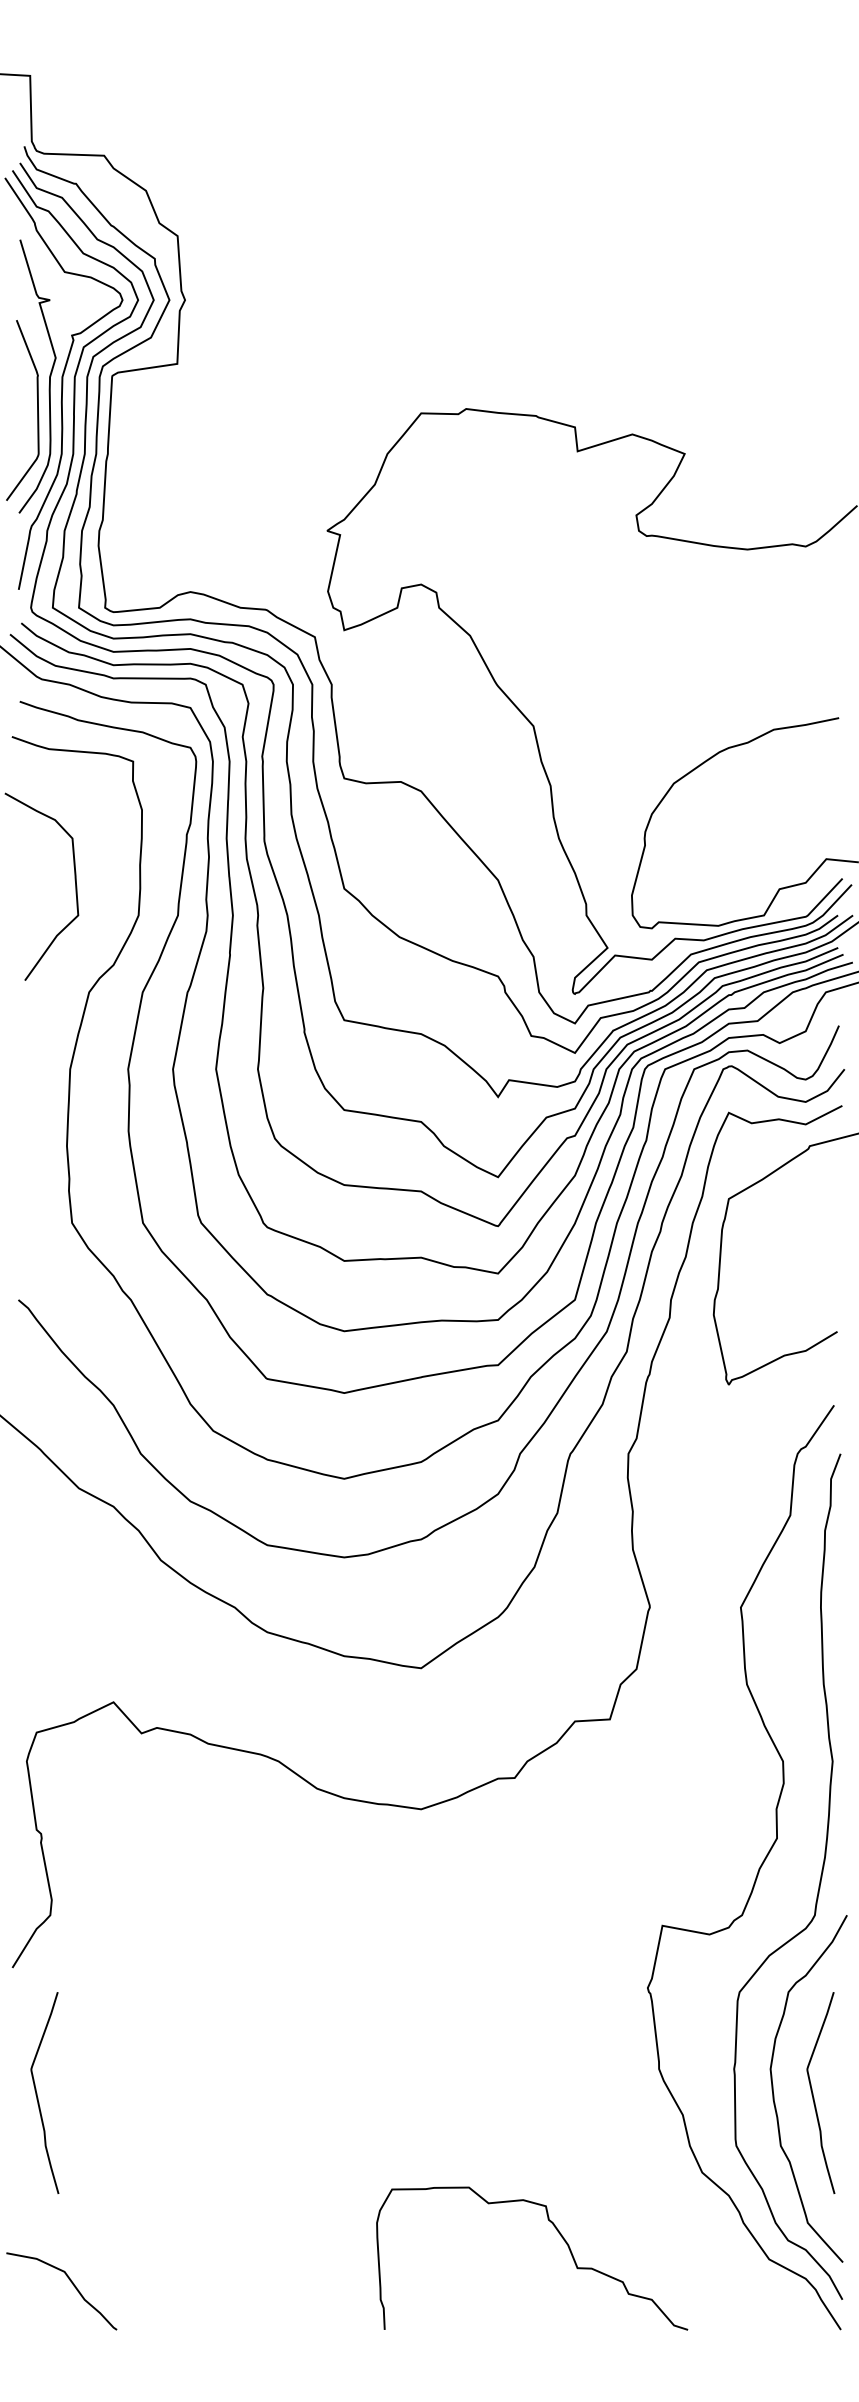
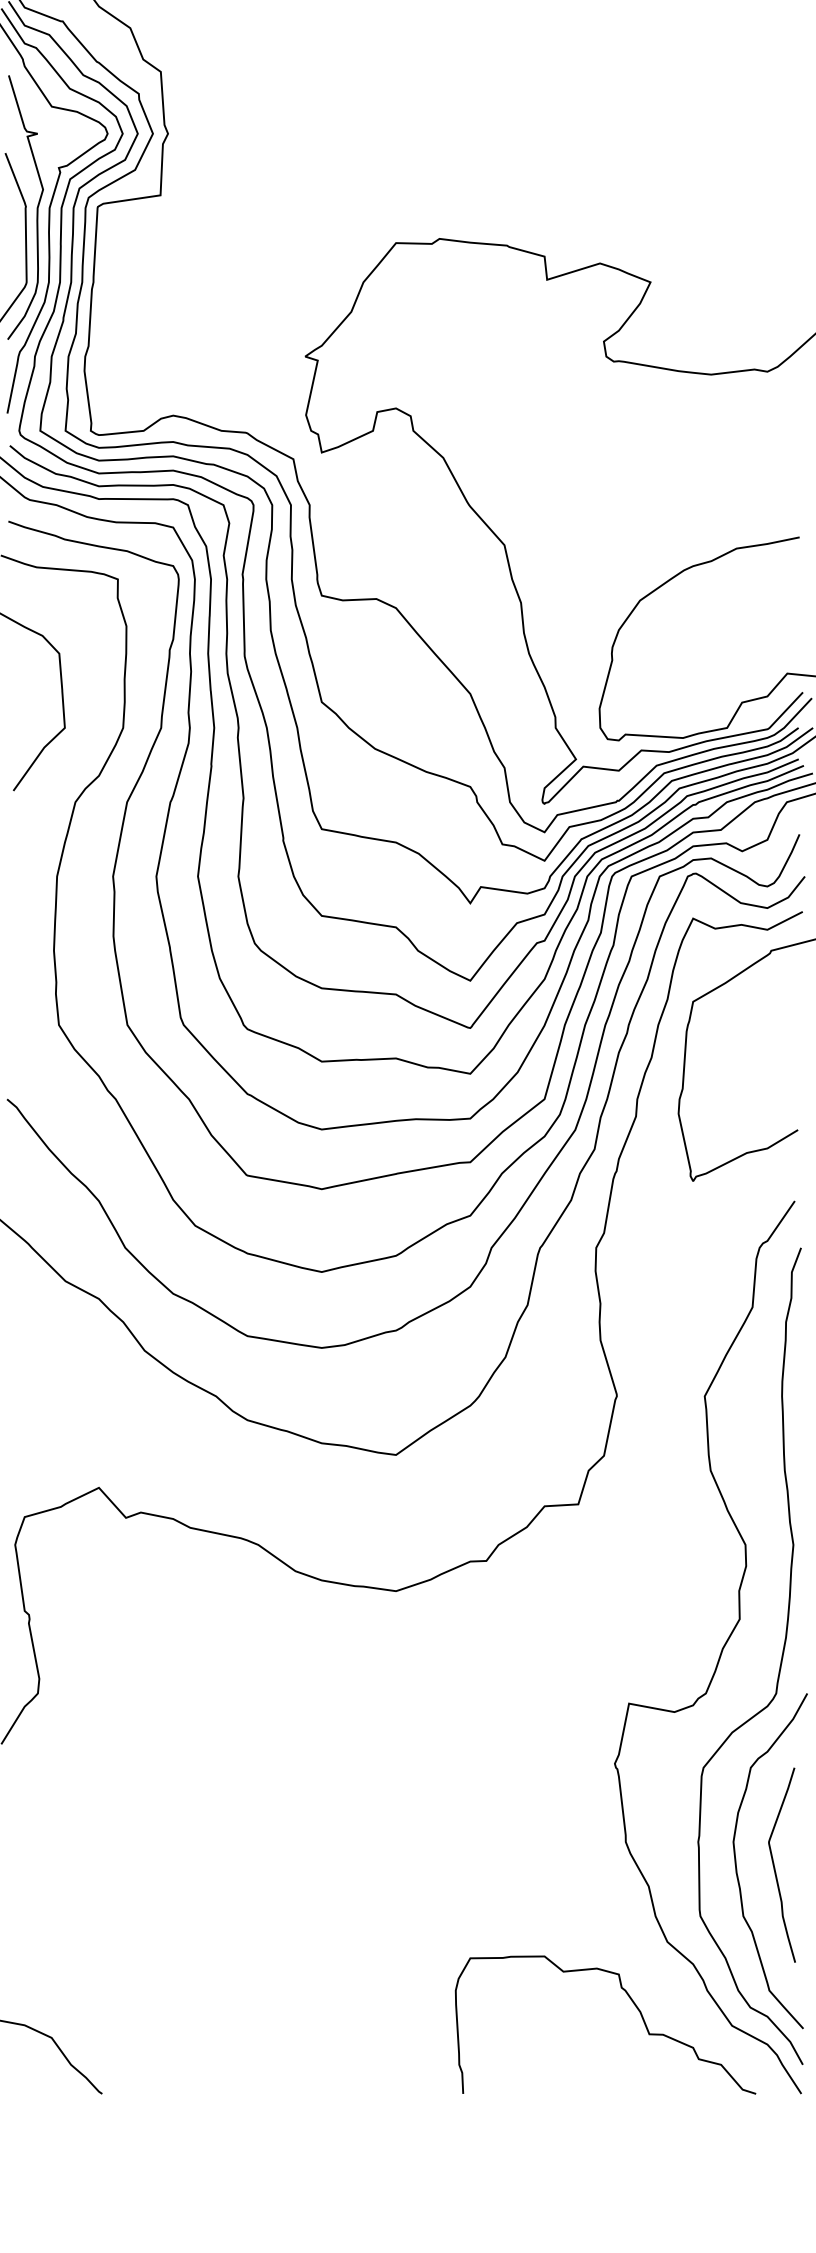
curve: (37, 2092) -> (25, 1864), removed
curve: (561, 2237) -> (633, 2004), moved

